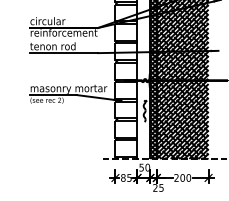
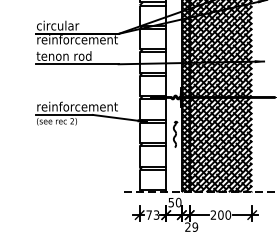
text: (70, 88) -> (85, 107), masonry mortar -> reinforcement
text: (126, 177) -> (152, 214), 85 -> 73
text: (161, 187) -> (195, 226), 25 -> 29

